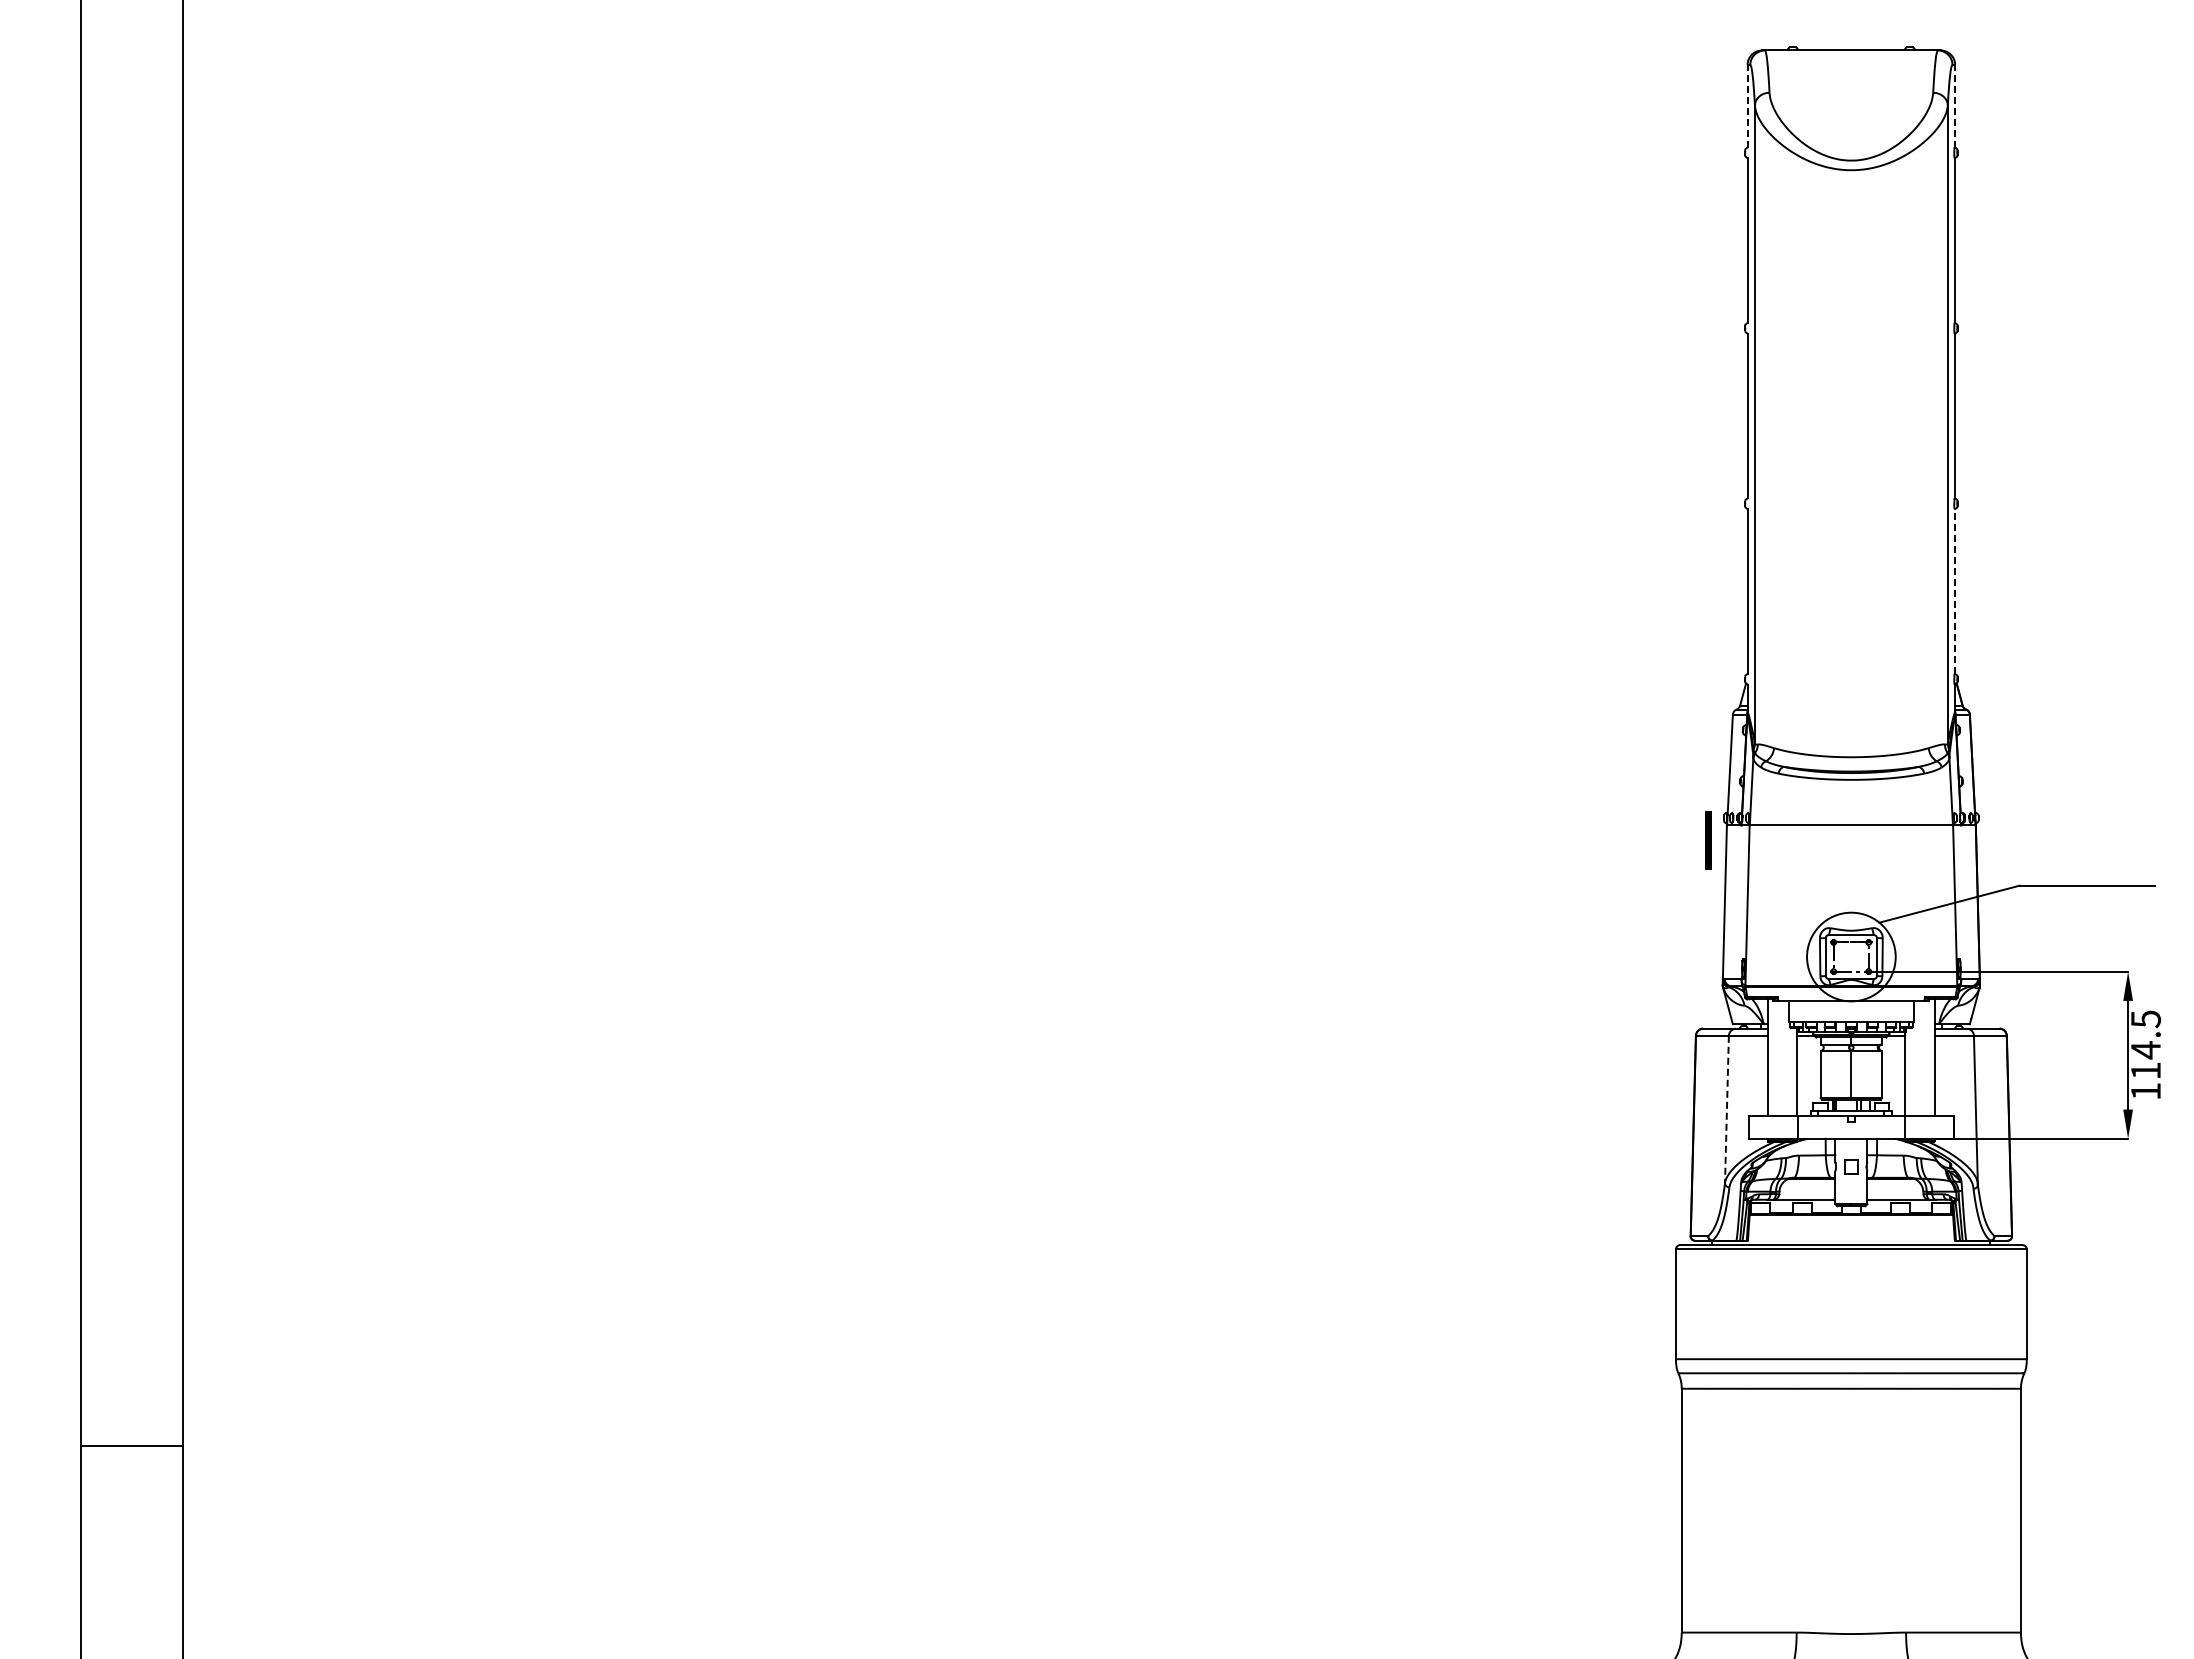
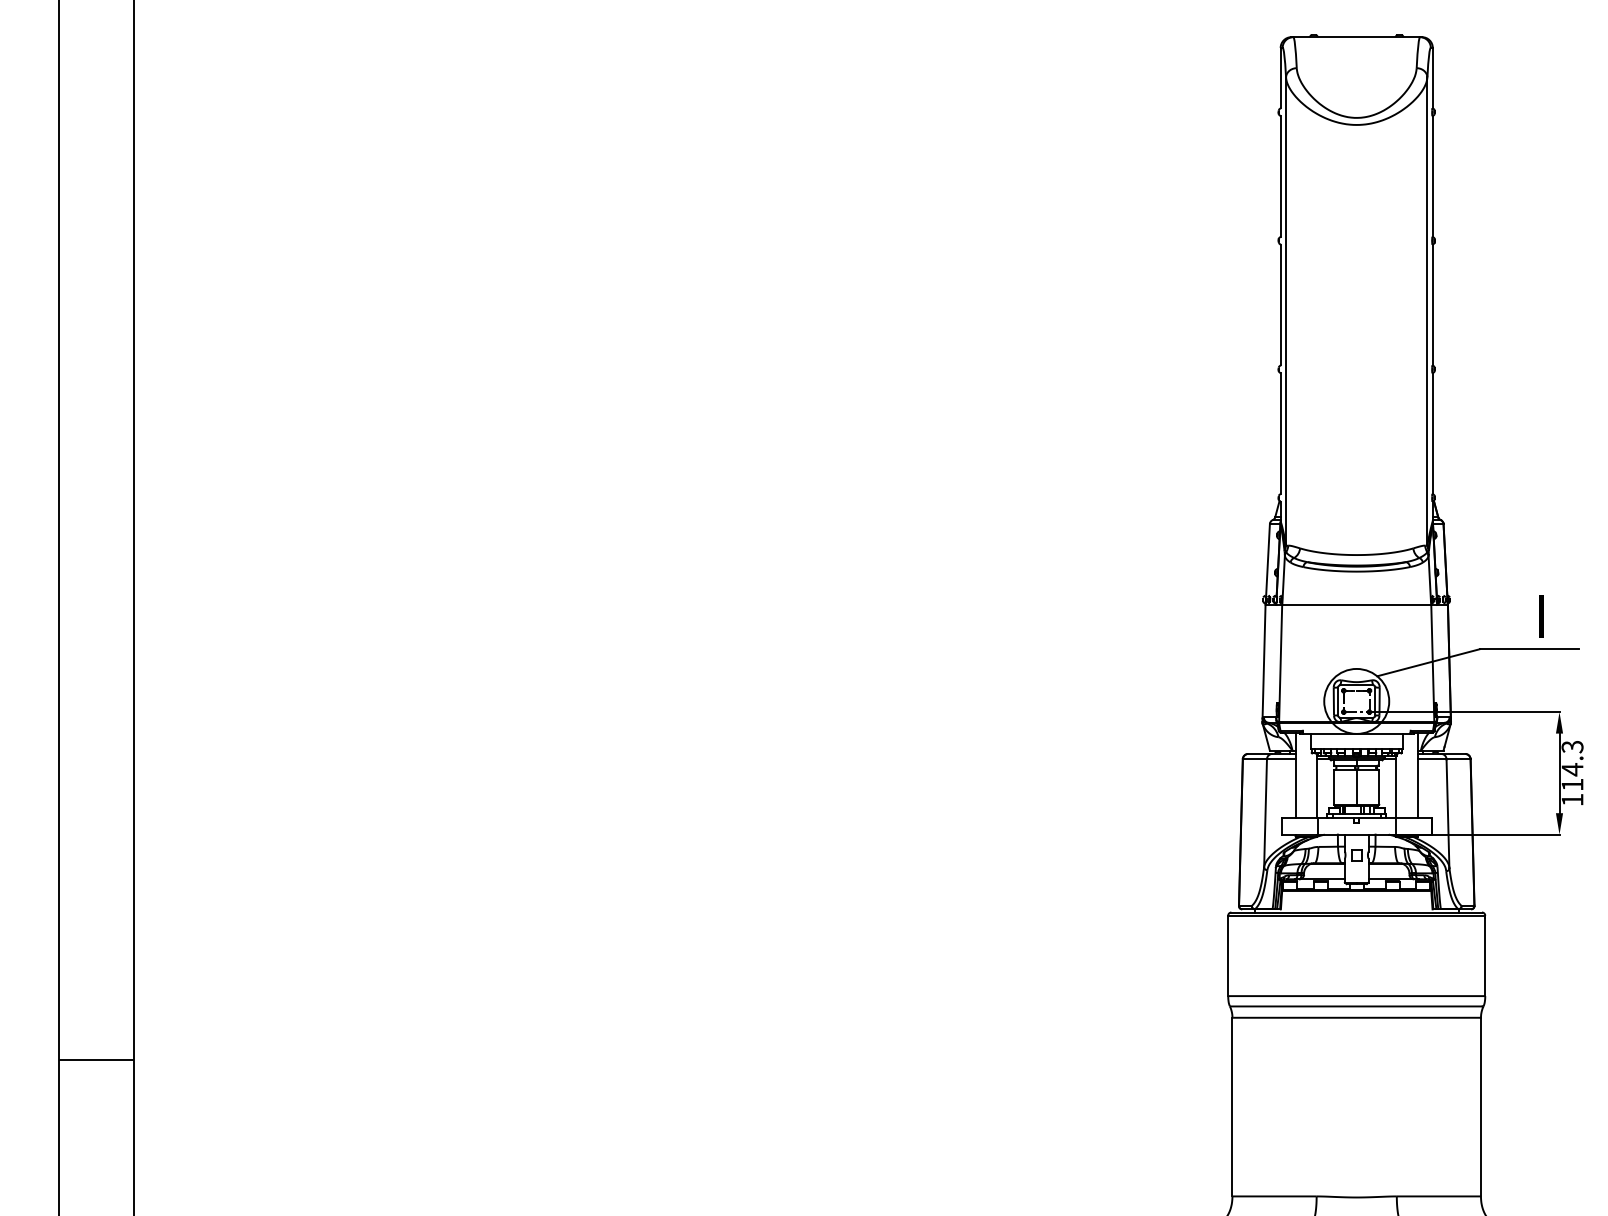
line: (1747, 105) -> (1280, 77), dashed -> solid
line: (1955, 105) -> (1433, 77), dashed -> solid
line: (1955, 590) -> (1433, 432), dashed -> solid
text: (1708, 840) -> (1541, 616), moved
text: (2145, 1018) -> (1572, 746), 114.5 -> 114.3
line: (1726, 1109) -> (1265, 813), dashed -> solid

